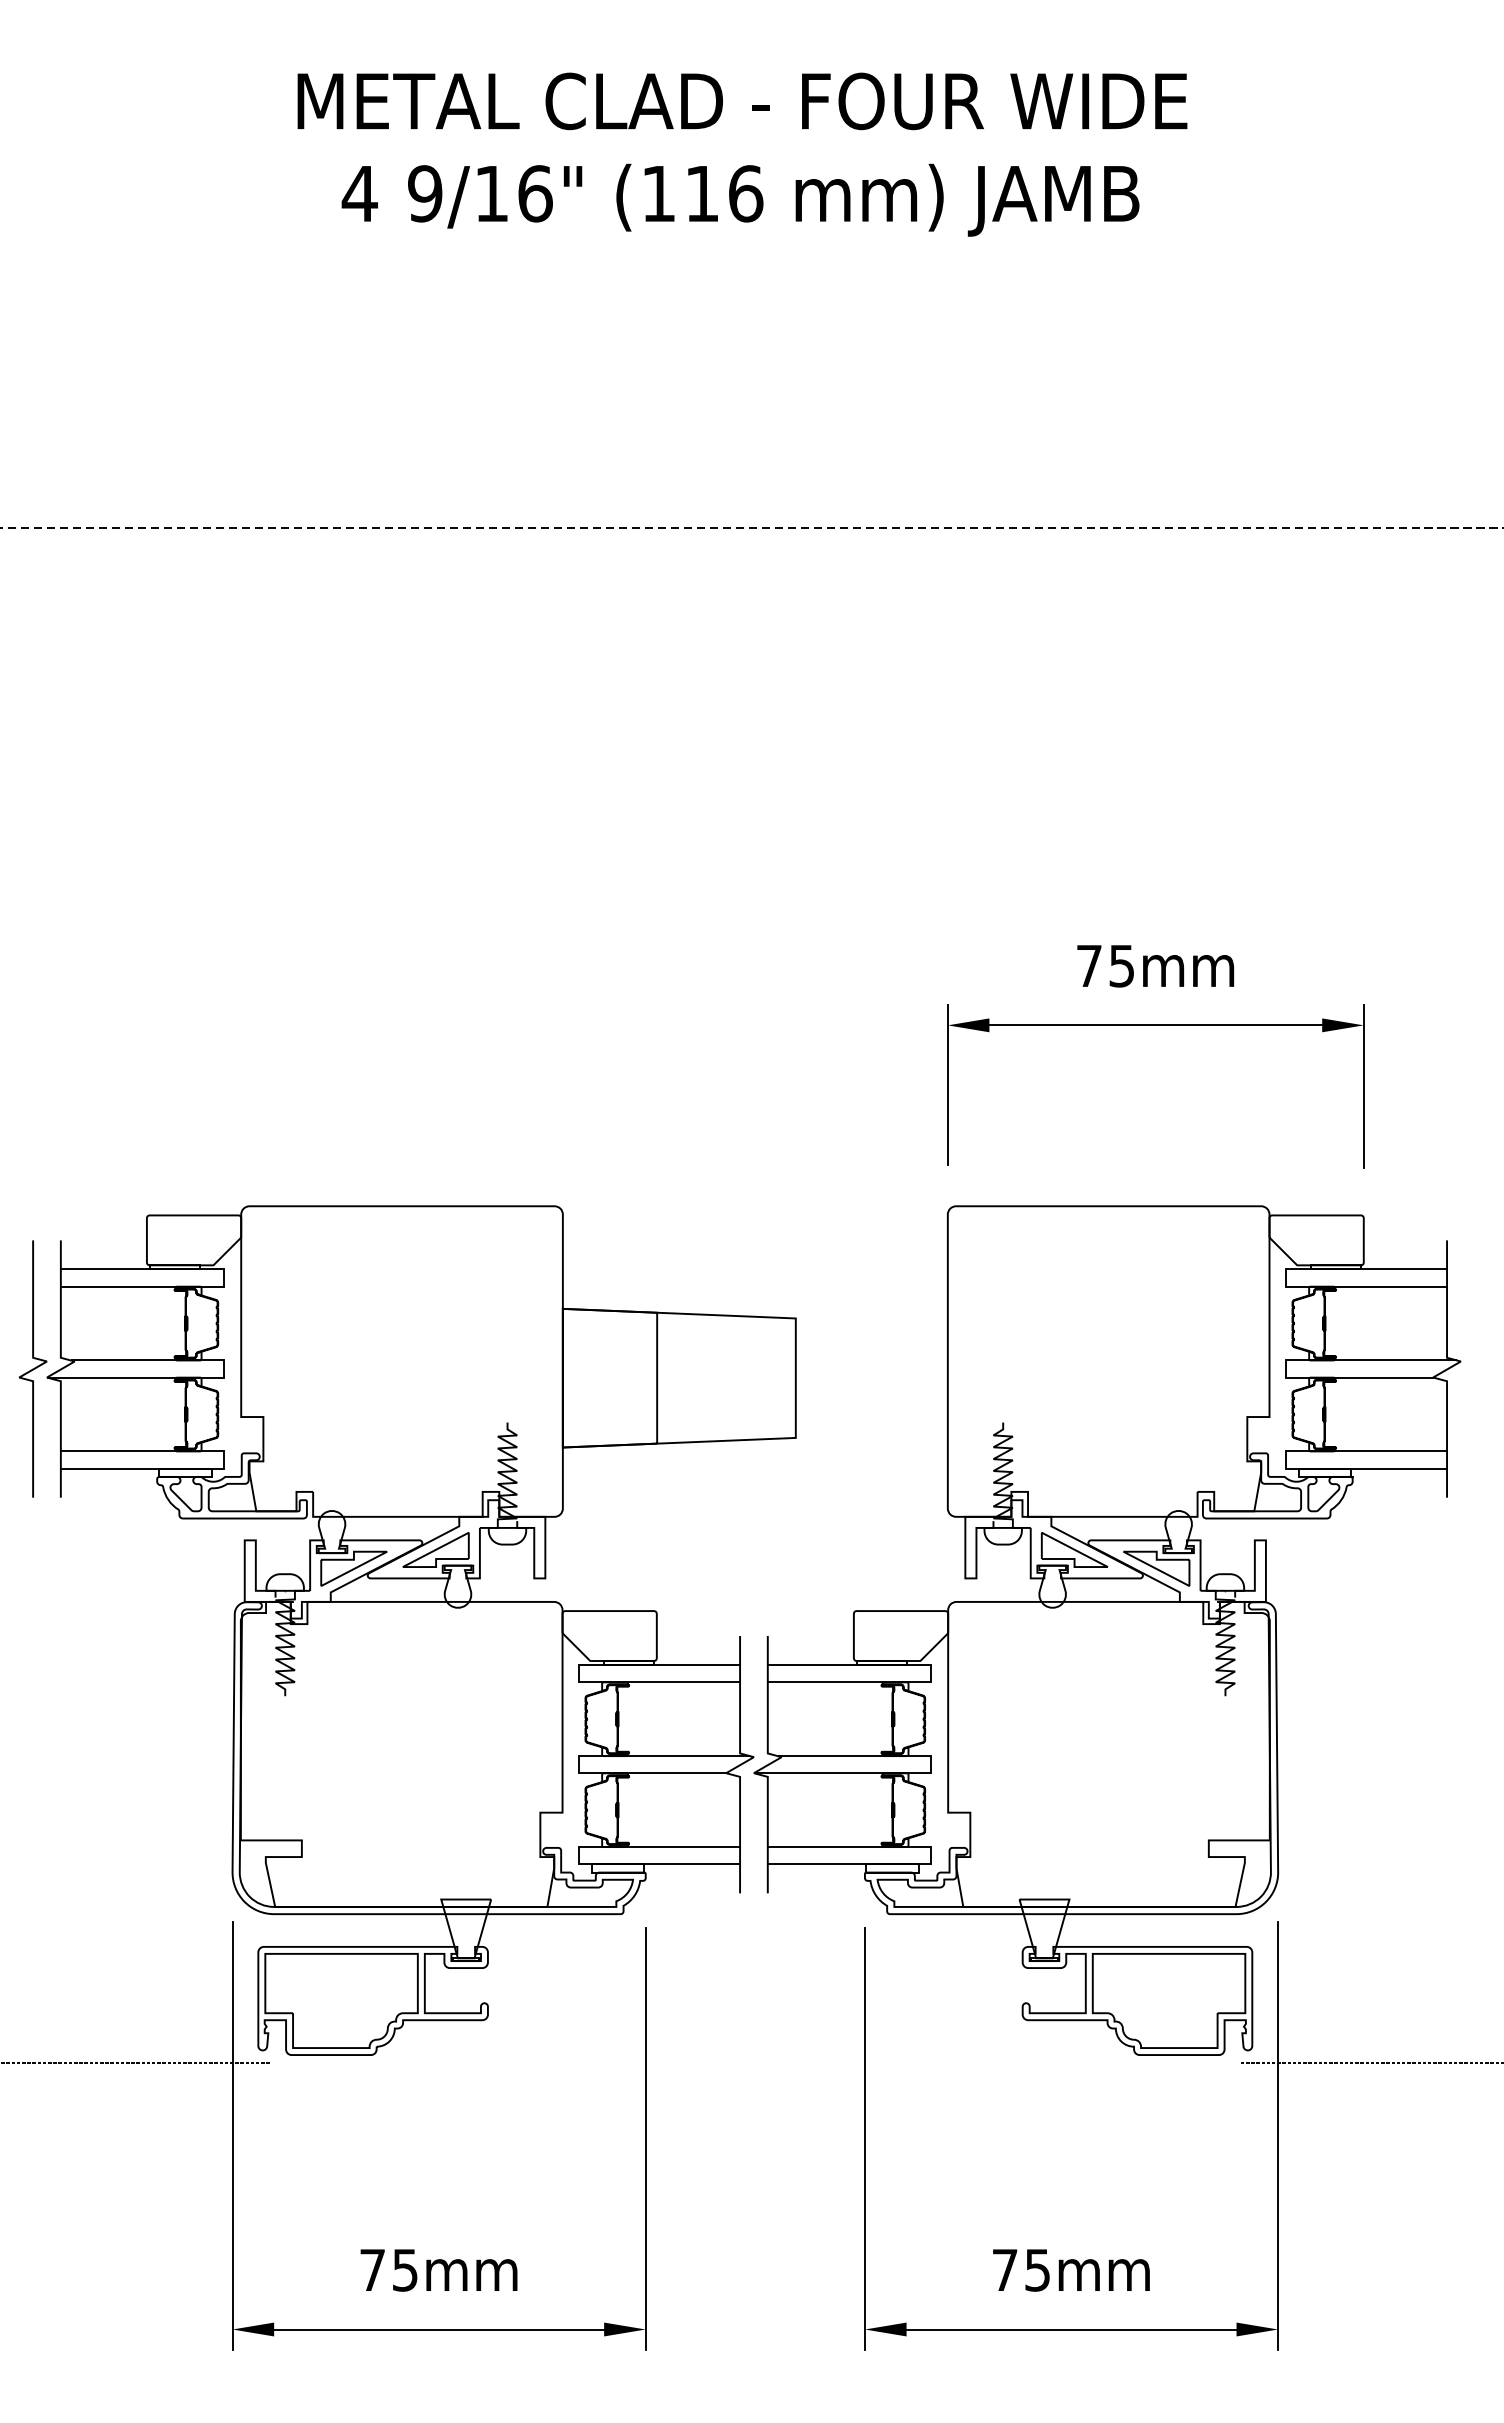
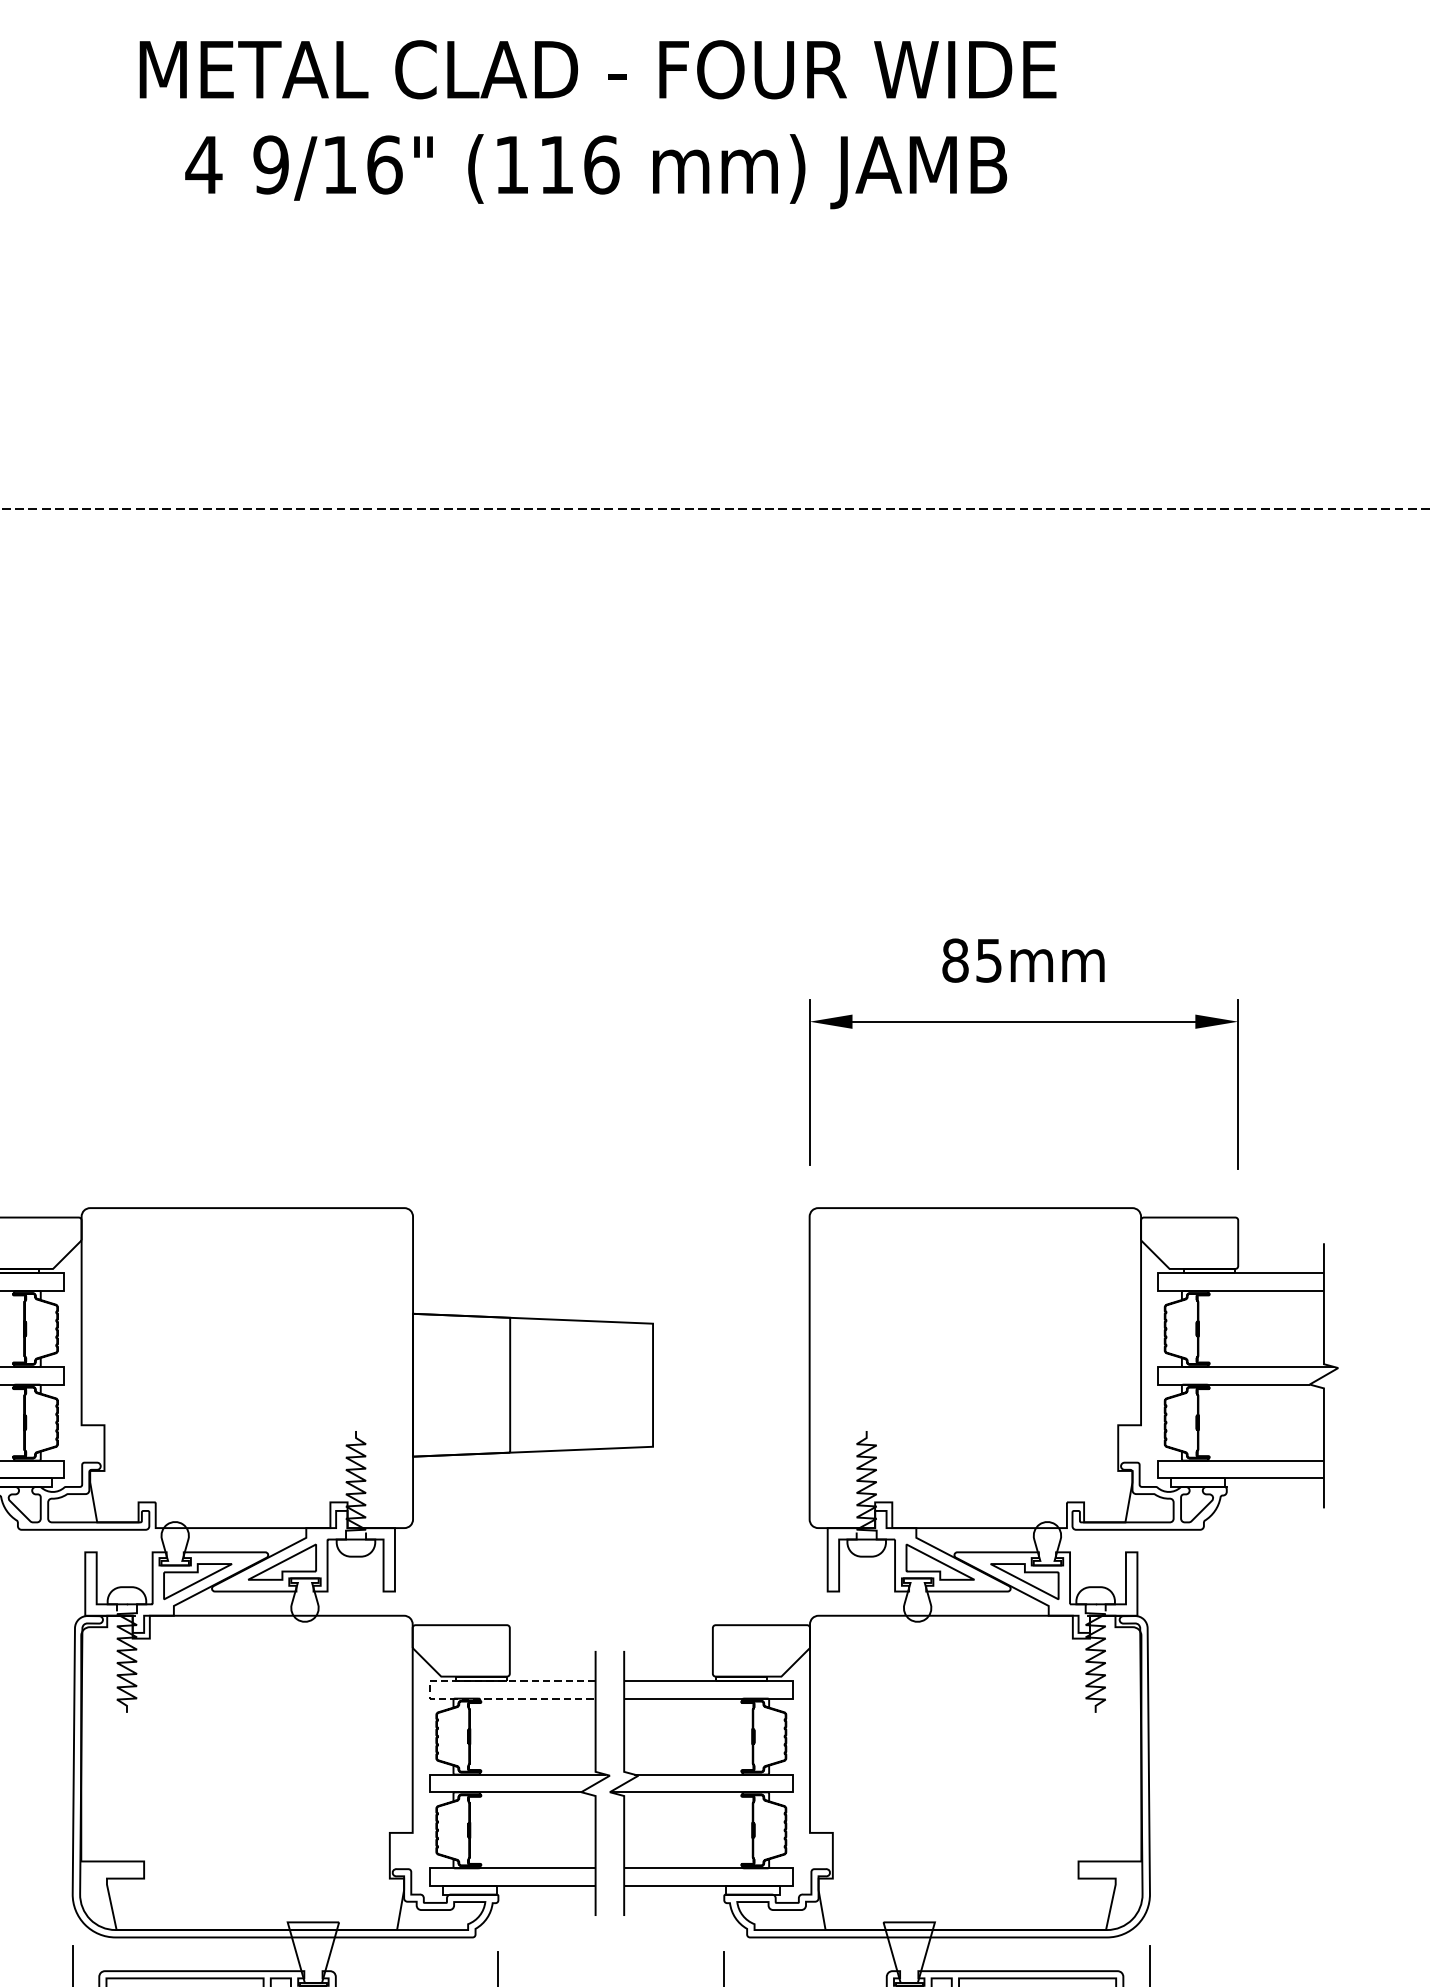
text: (1089, 965) -> (955, 960), 75mm -> 85mm
line: (579, 1673) -> (430, 1689), solid -> dashed

